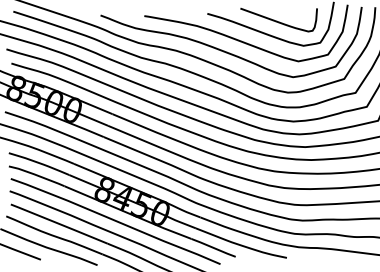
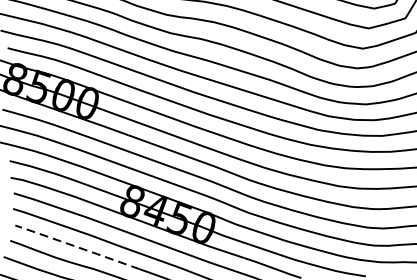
line: (58, 223) -> (76, 246), solid -> dashed

